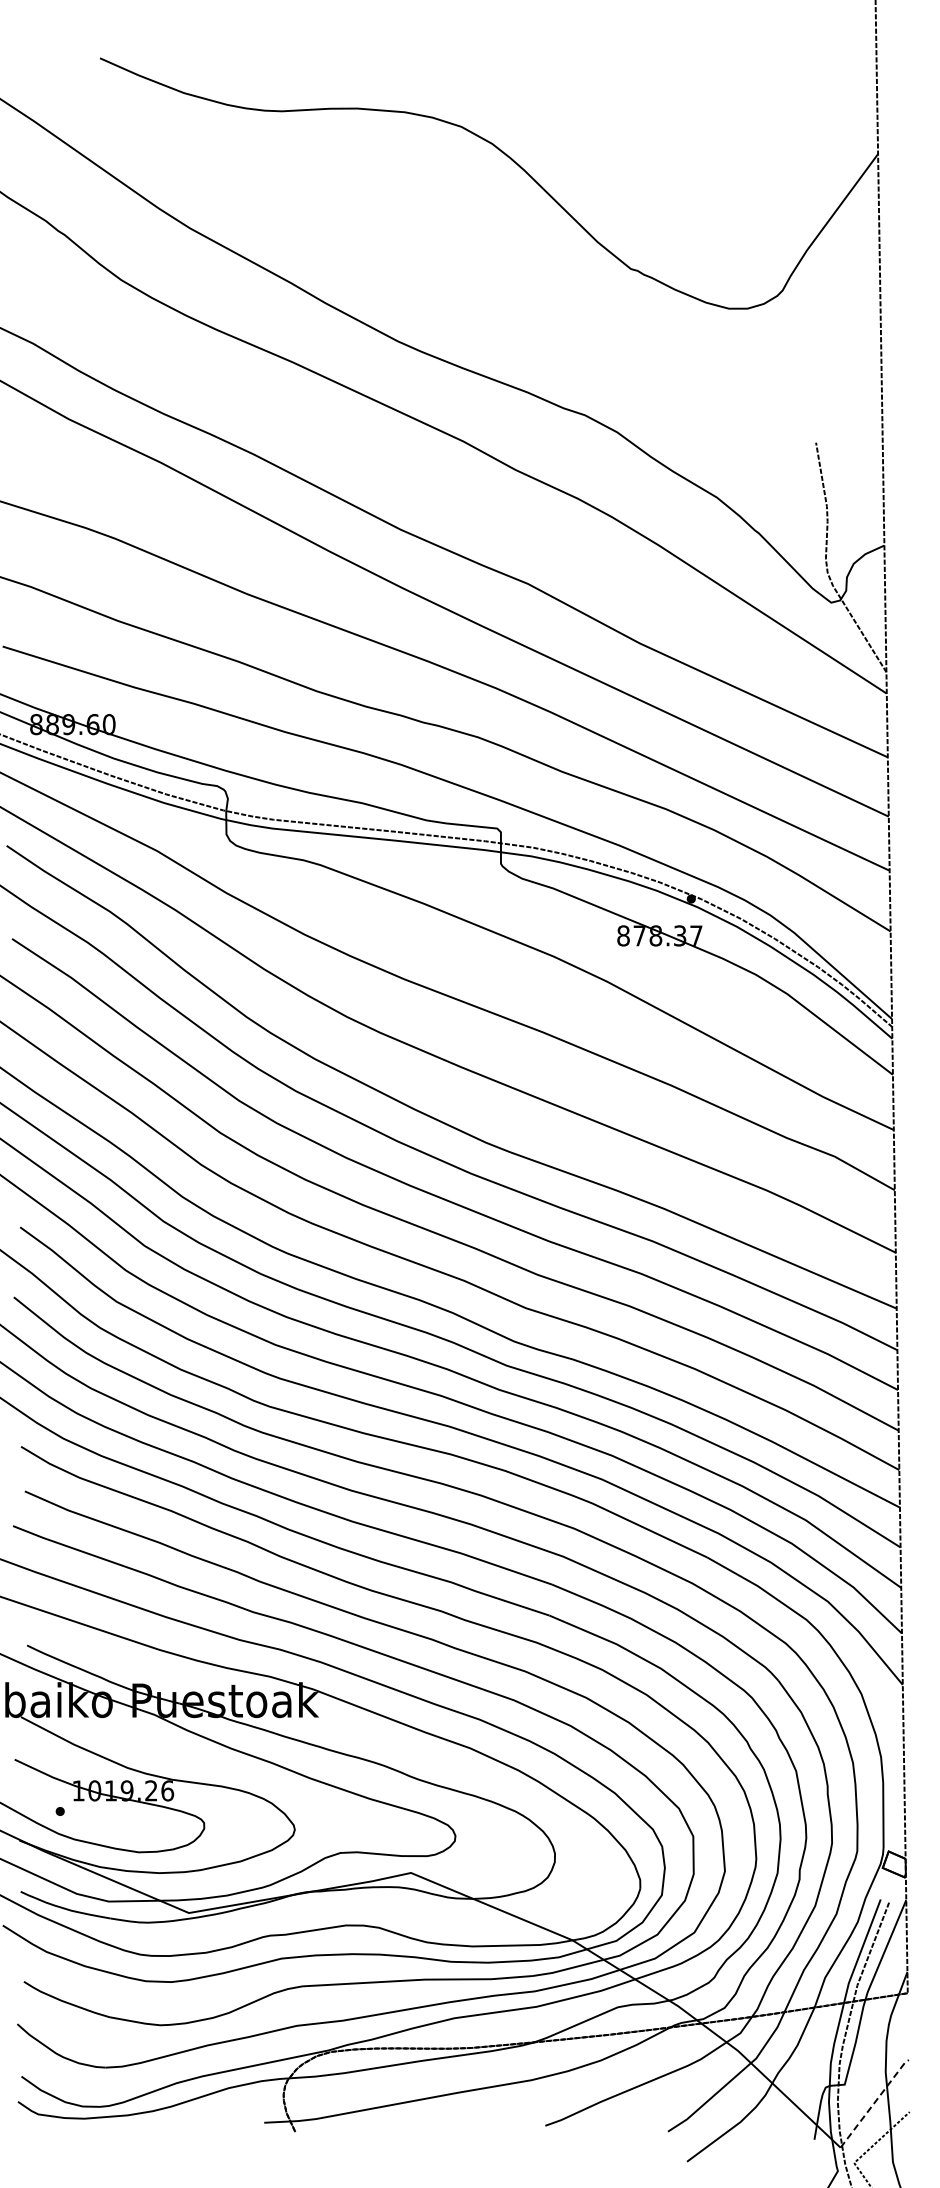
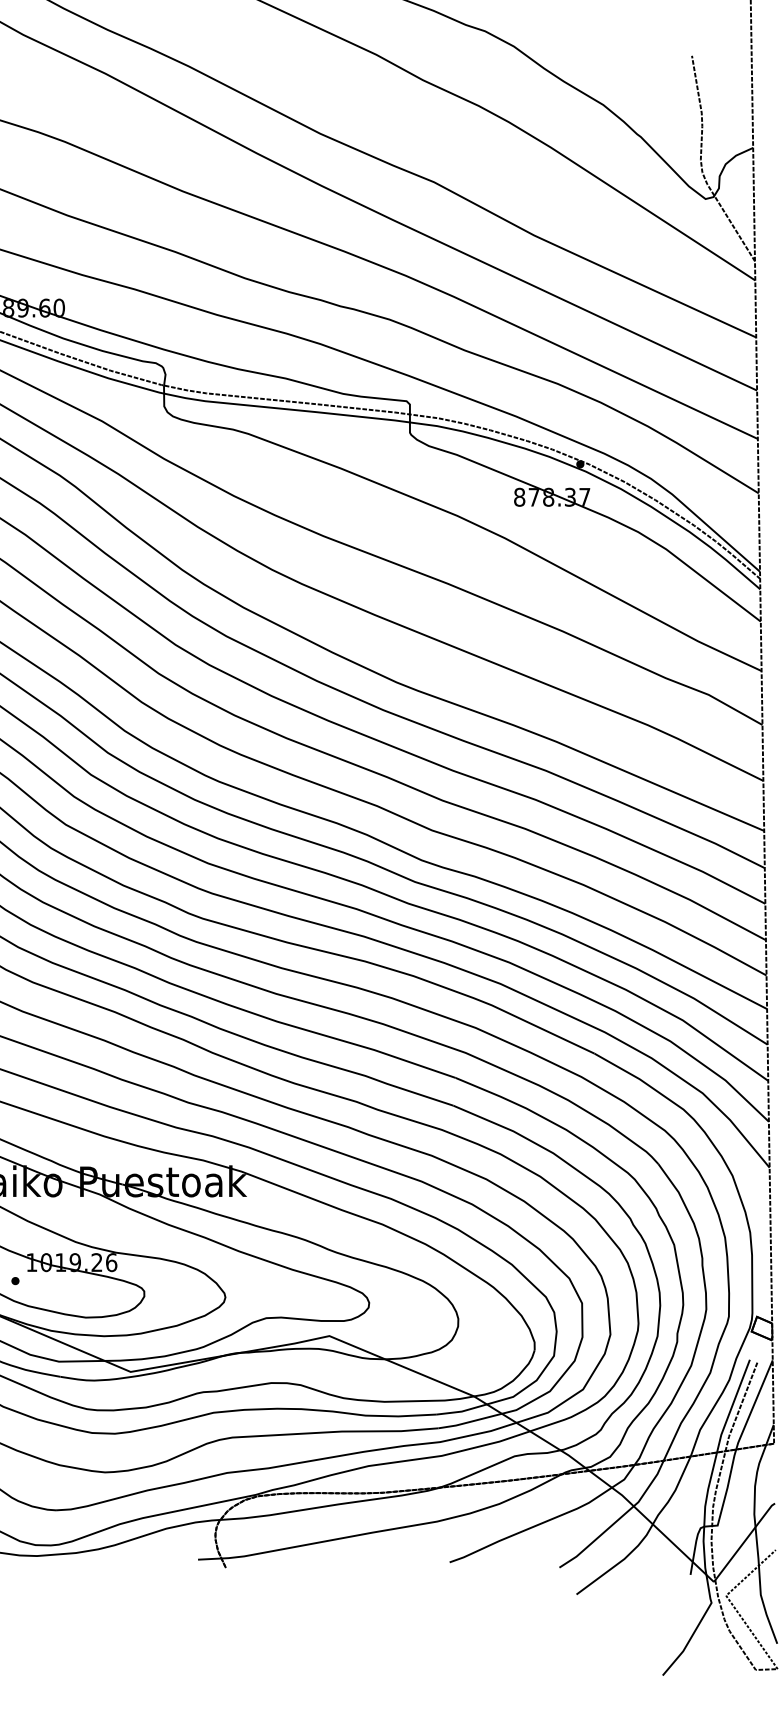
line: (875, 2102) -> (745, 1541), dashed -> solid

